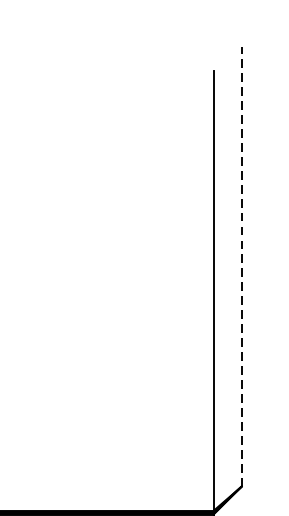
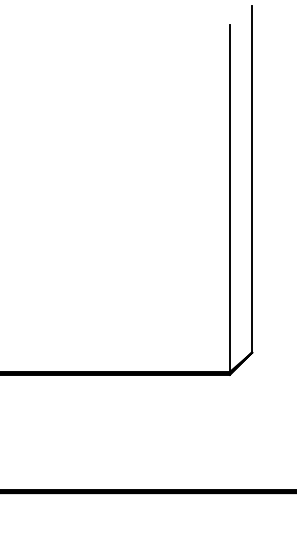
line: (241, 265) -> (251, 178), dashed -> solid

